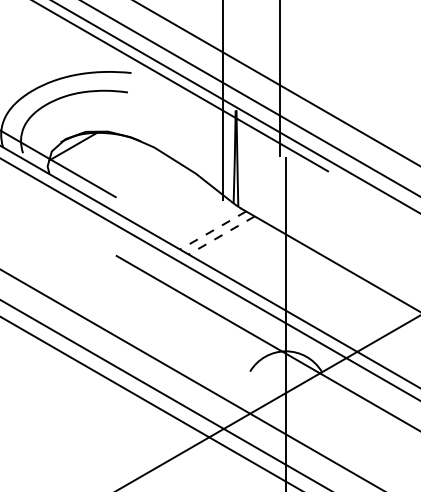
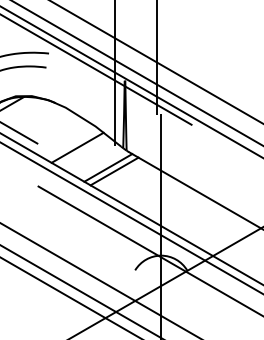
line: (170, 202) -> (77, 147), added
line: (212, 230) -> (107, 167), dashed -> solid
line: (221, 235) -> (114, 171), dashed -> solid

